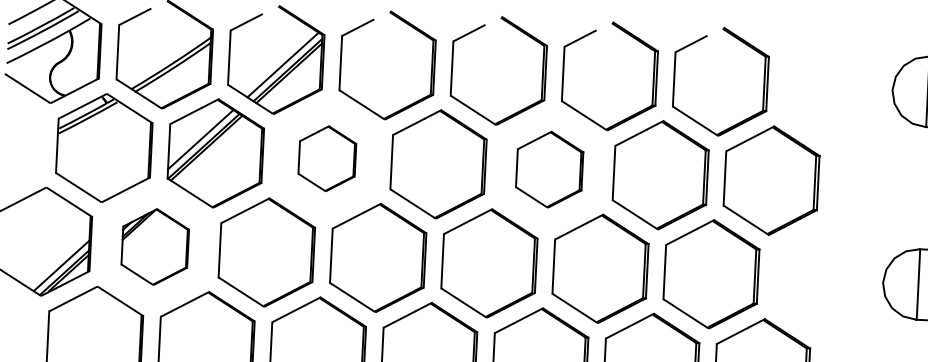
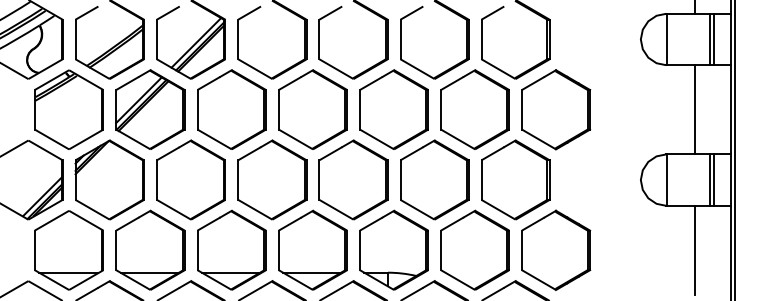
part: (326, 158) -> (231, 109), size x1.67
part: (548, 169) -> (393, 109), size x1.43
part: (154, 246) -> (109, 179), size x1.43

